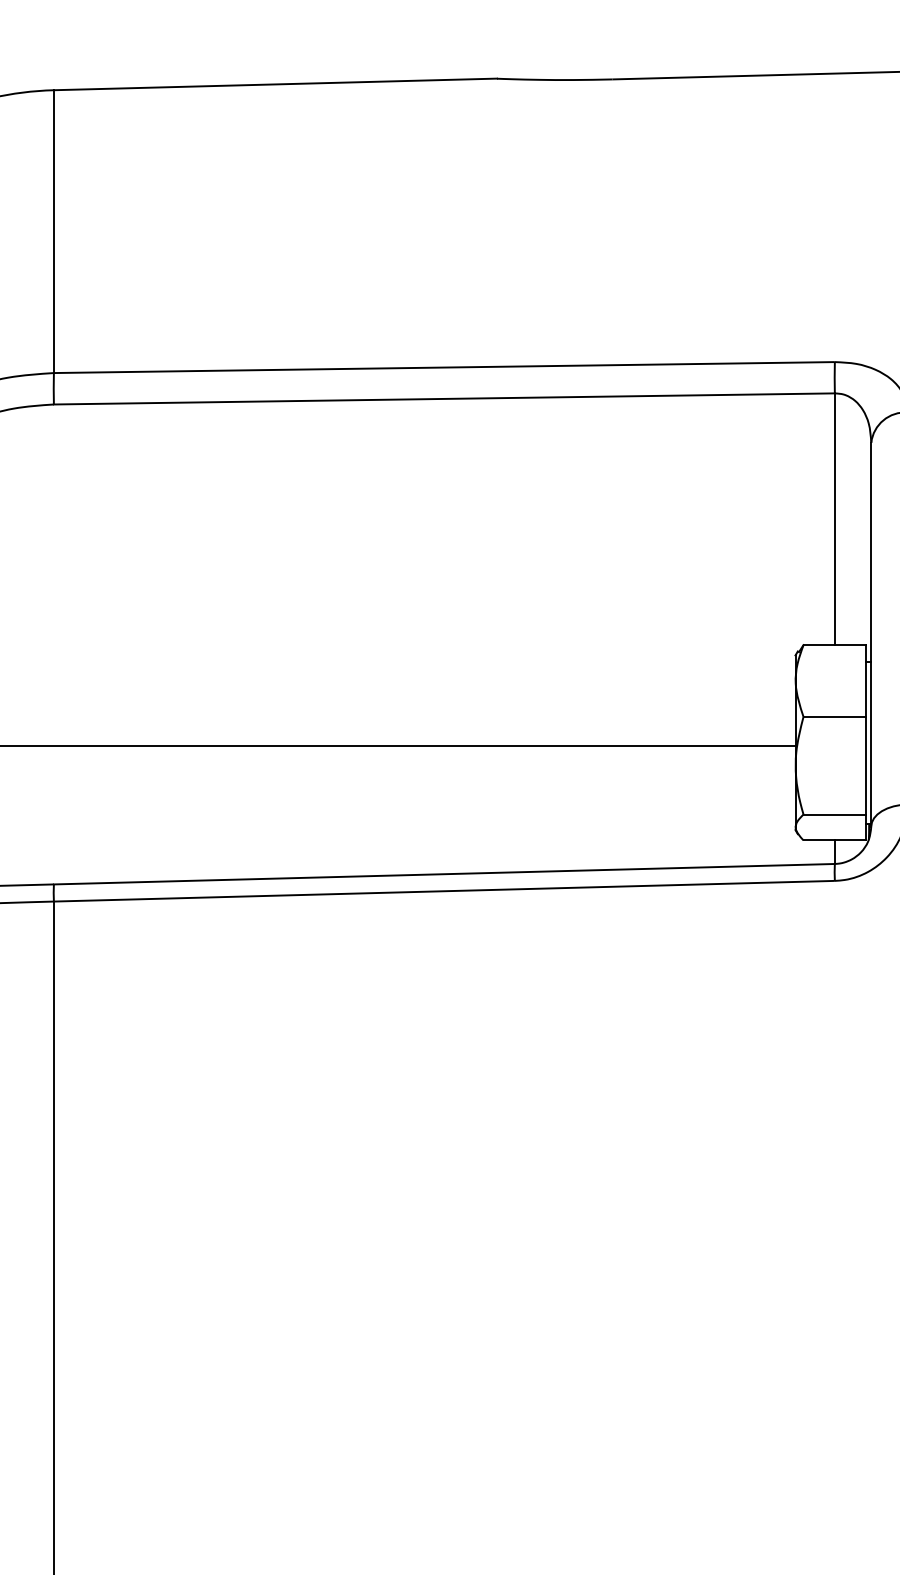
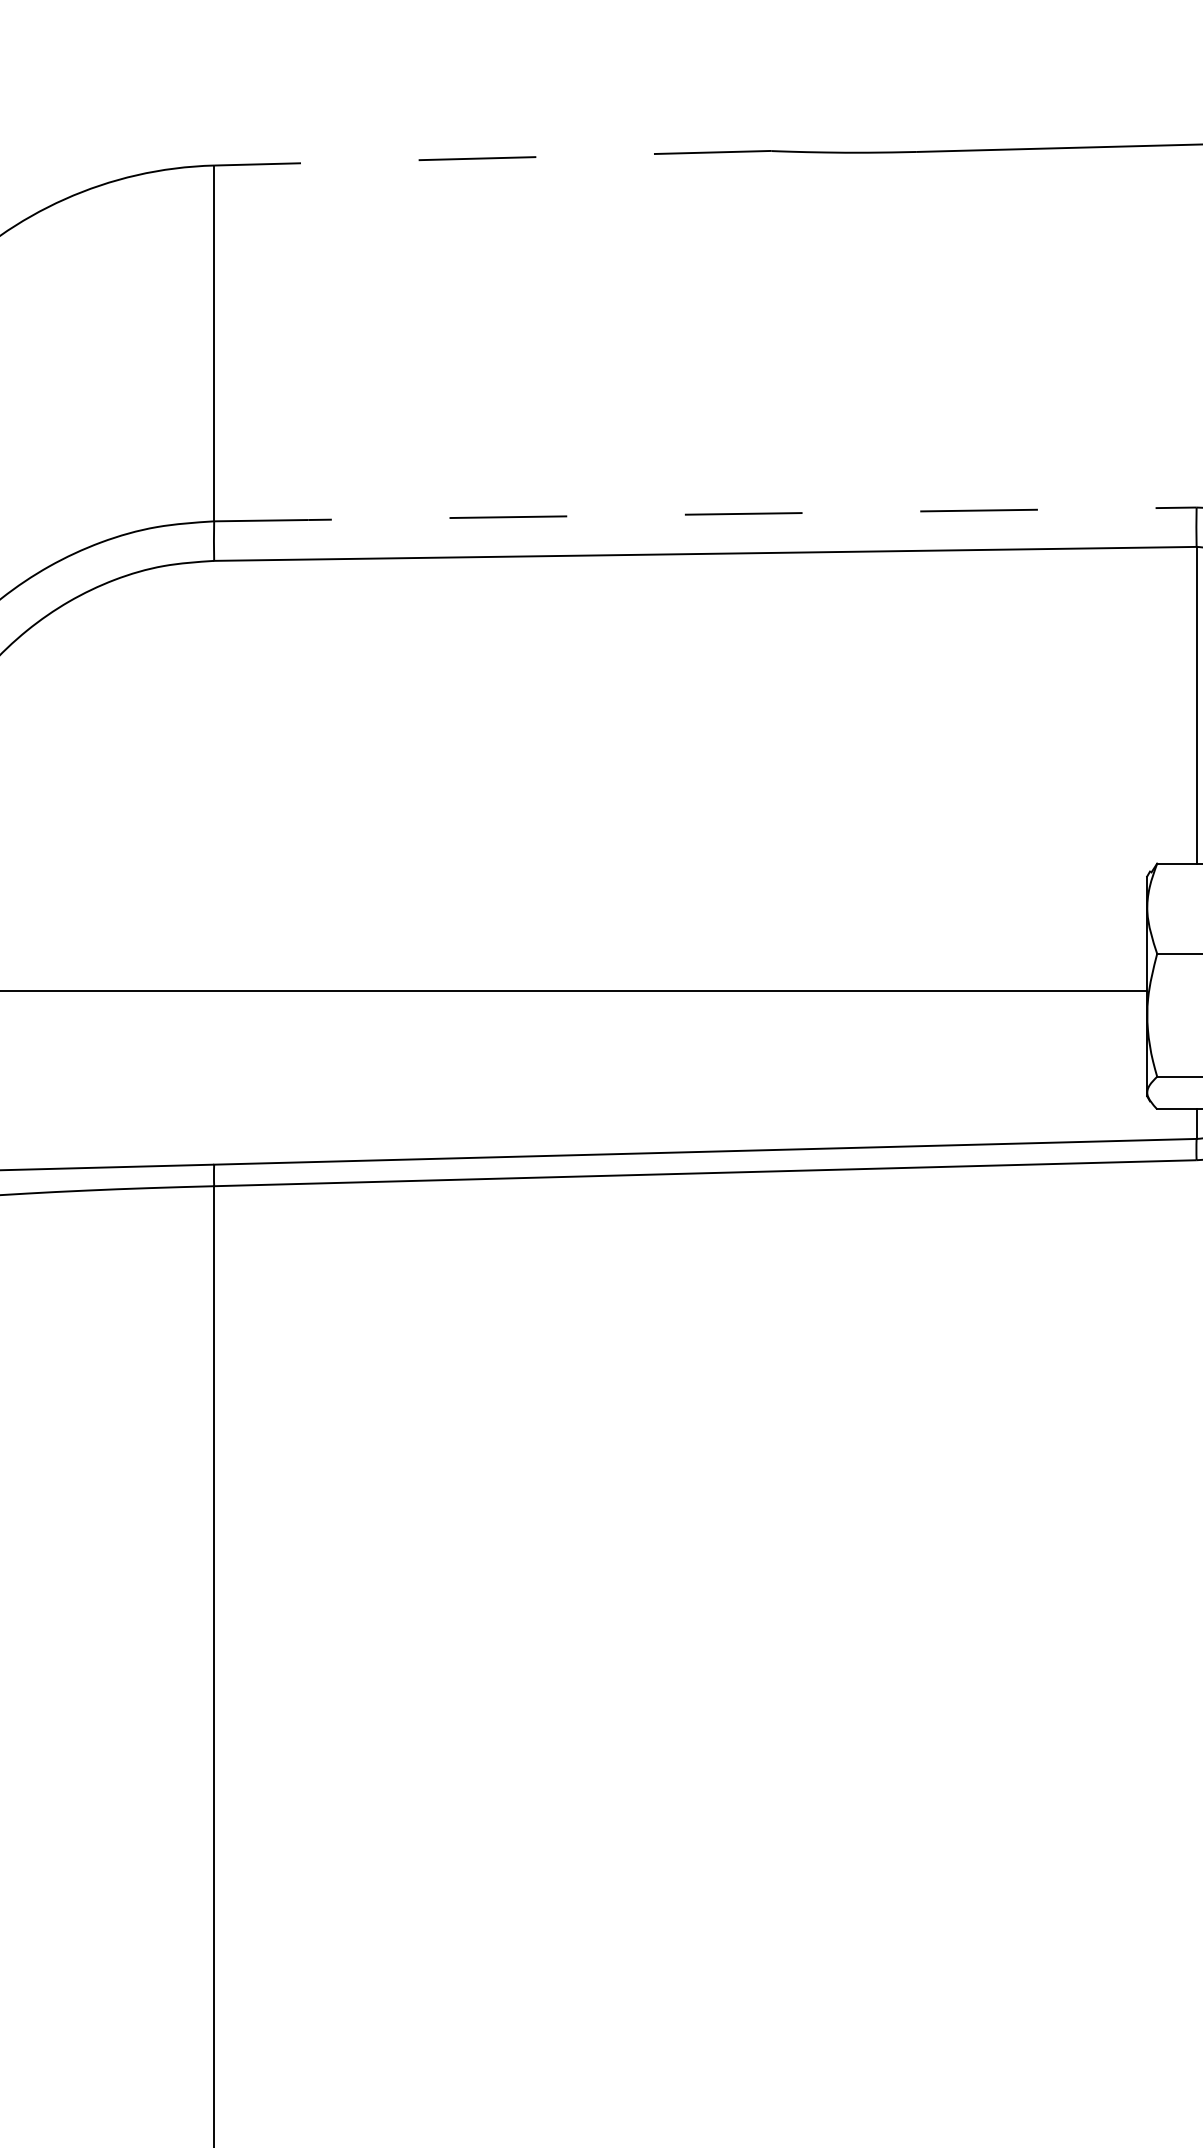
line: (275, 84) -> (492, 158), solid -> dashed
line: (442, 367) -> (703, 514), solid -> dashed

